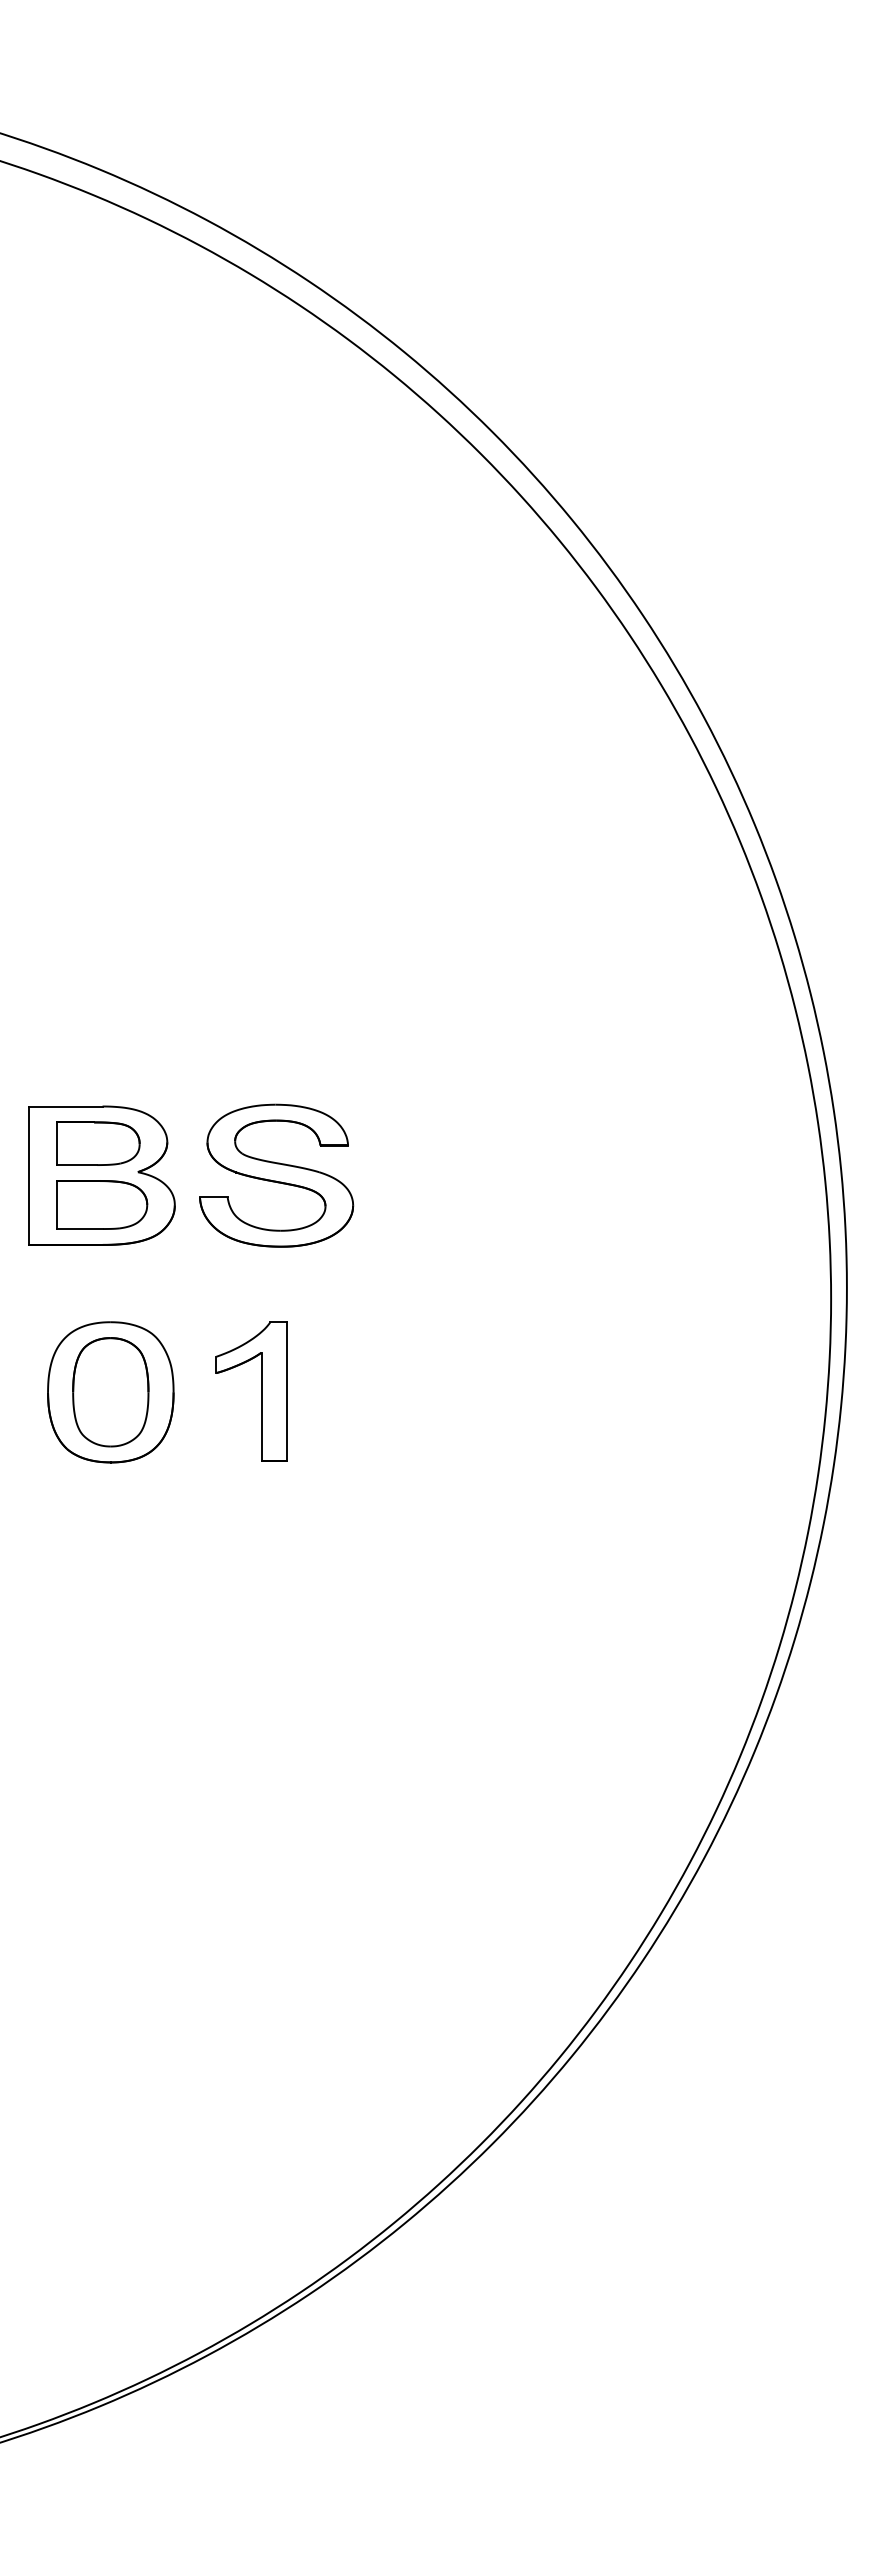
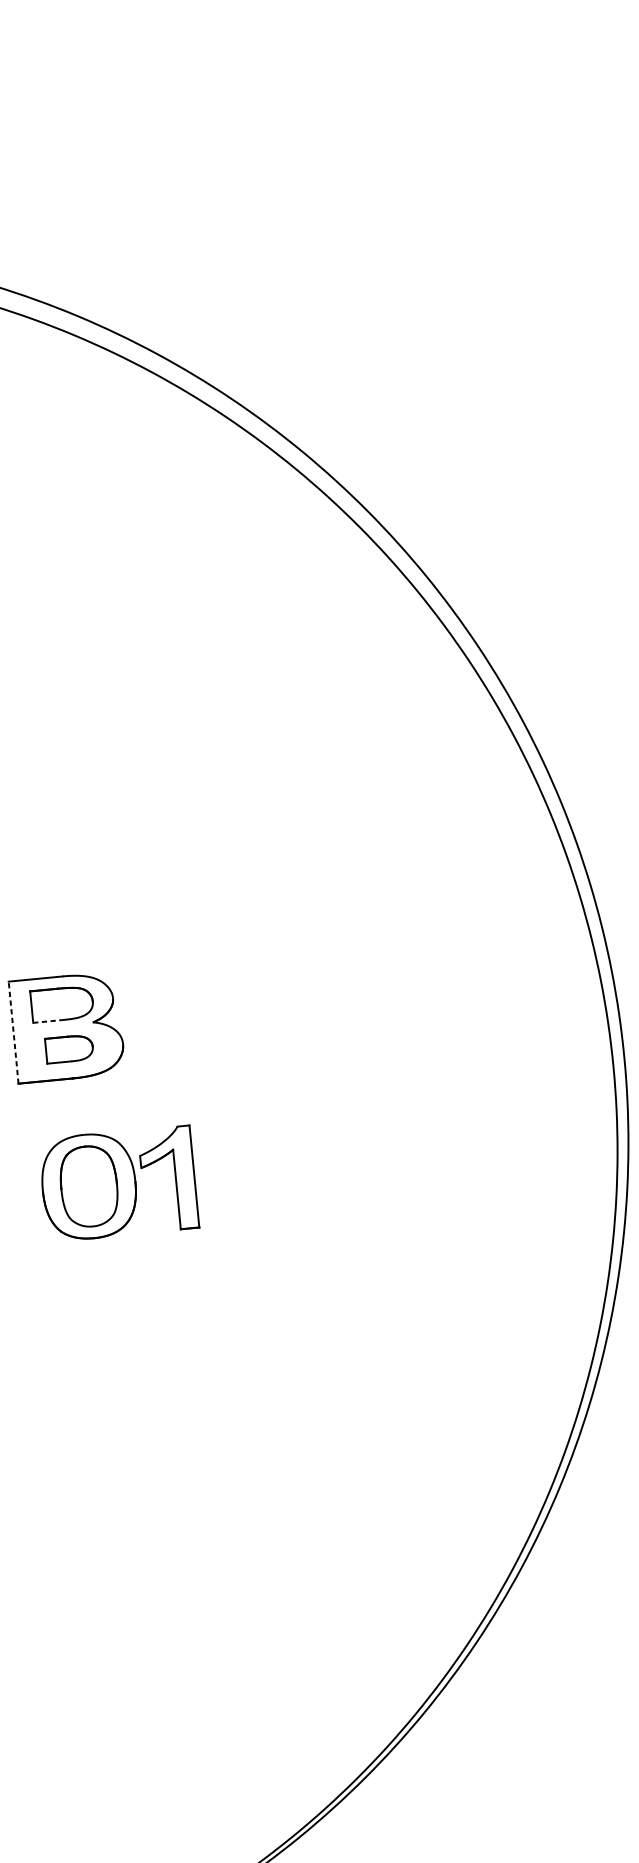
line: (77, 1165) -> (48, 1021), solid -> dashed
line: (29, 1175) -> (13, 1032), solid -> dashed
part: (276, 1175) -> (195, 1014), removed
part: (102, 1204) -> (69, 1048), size x0.7
part: (261, 1391) -> (175, 1178), moved

